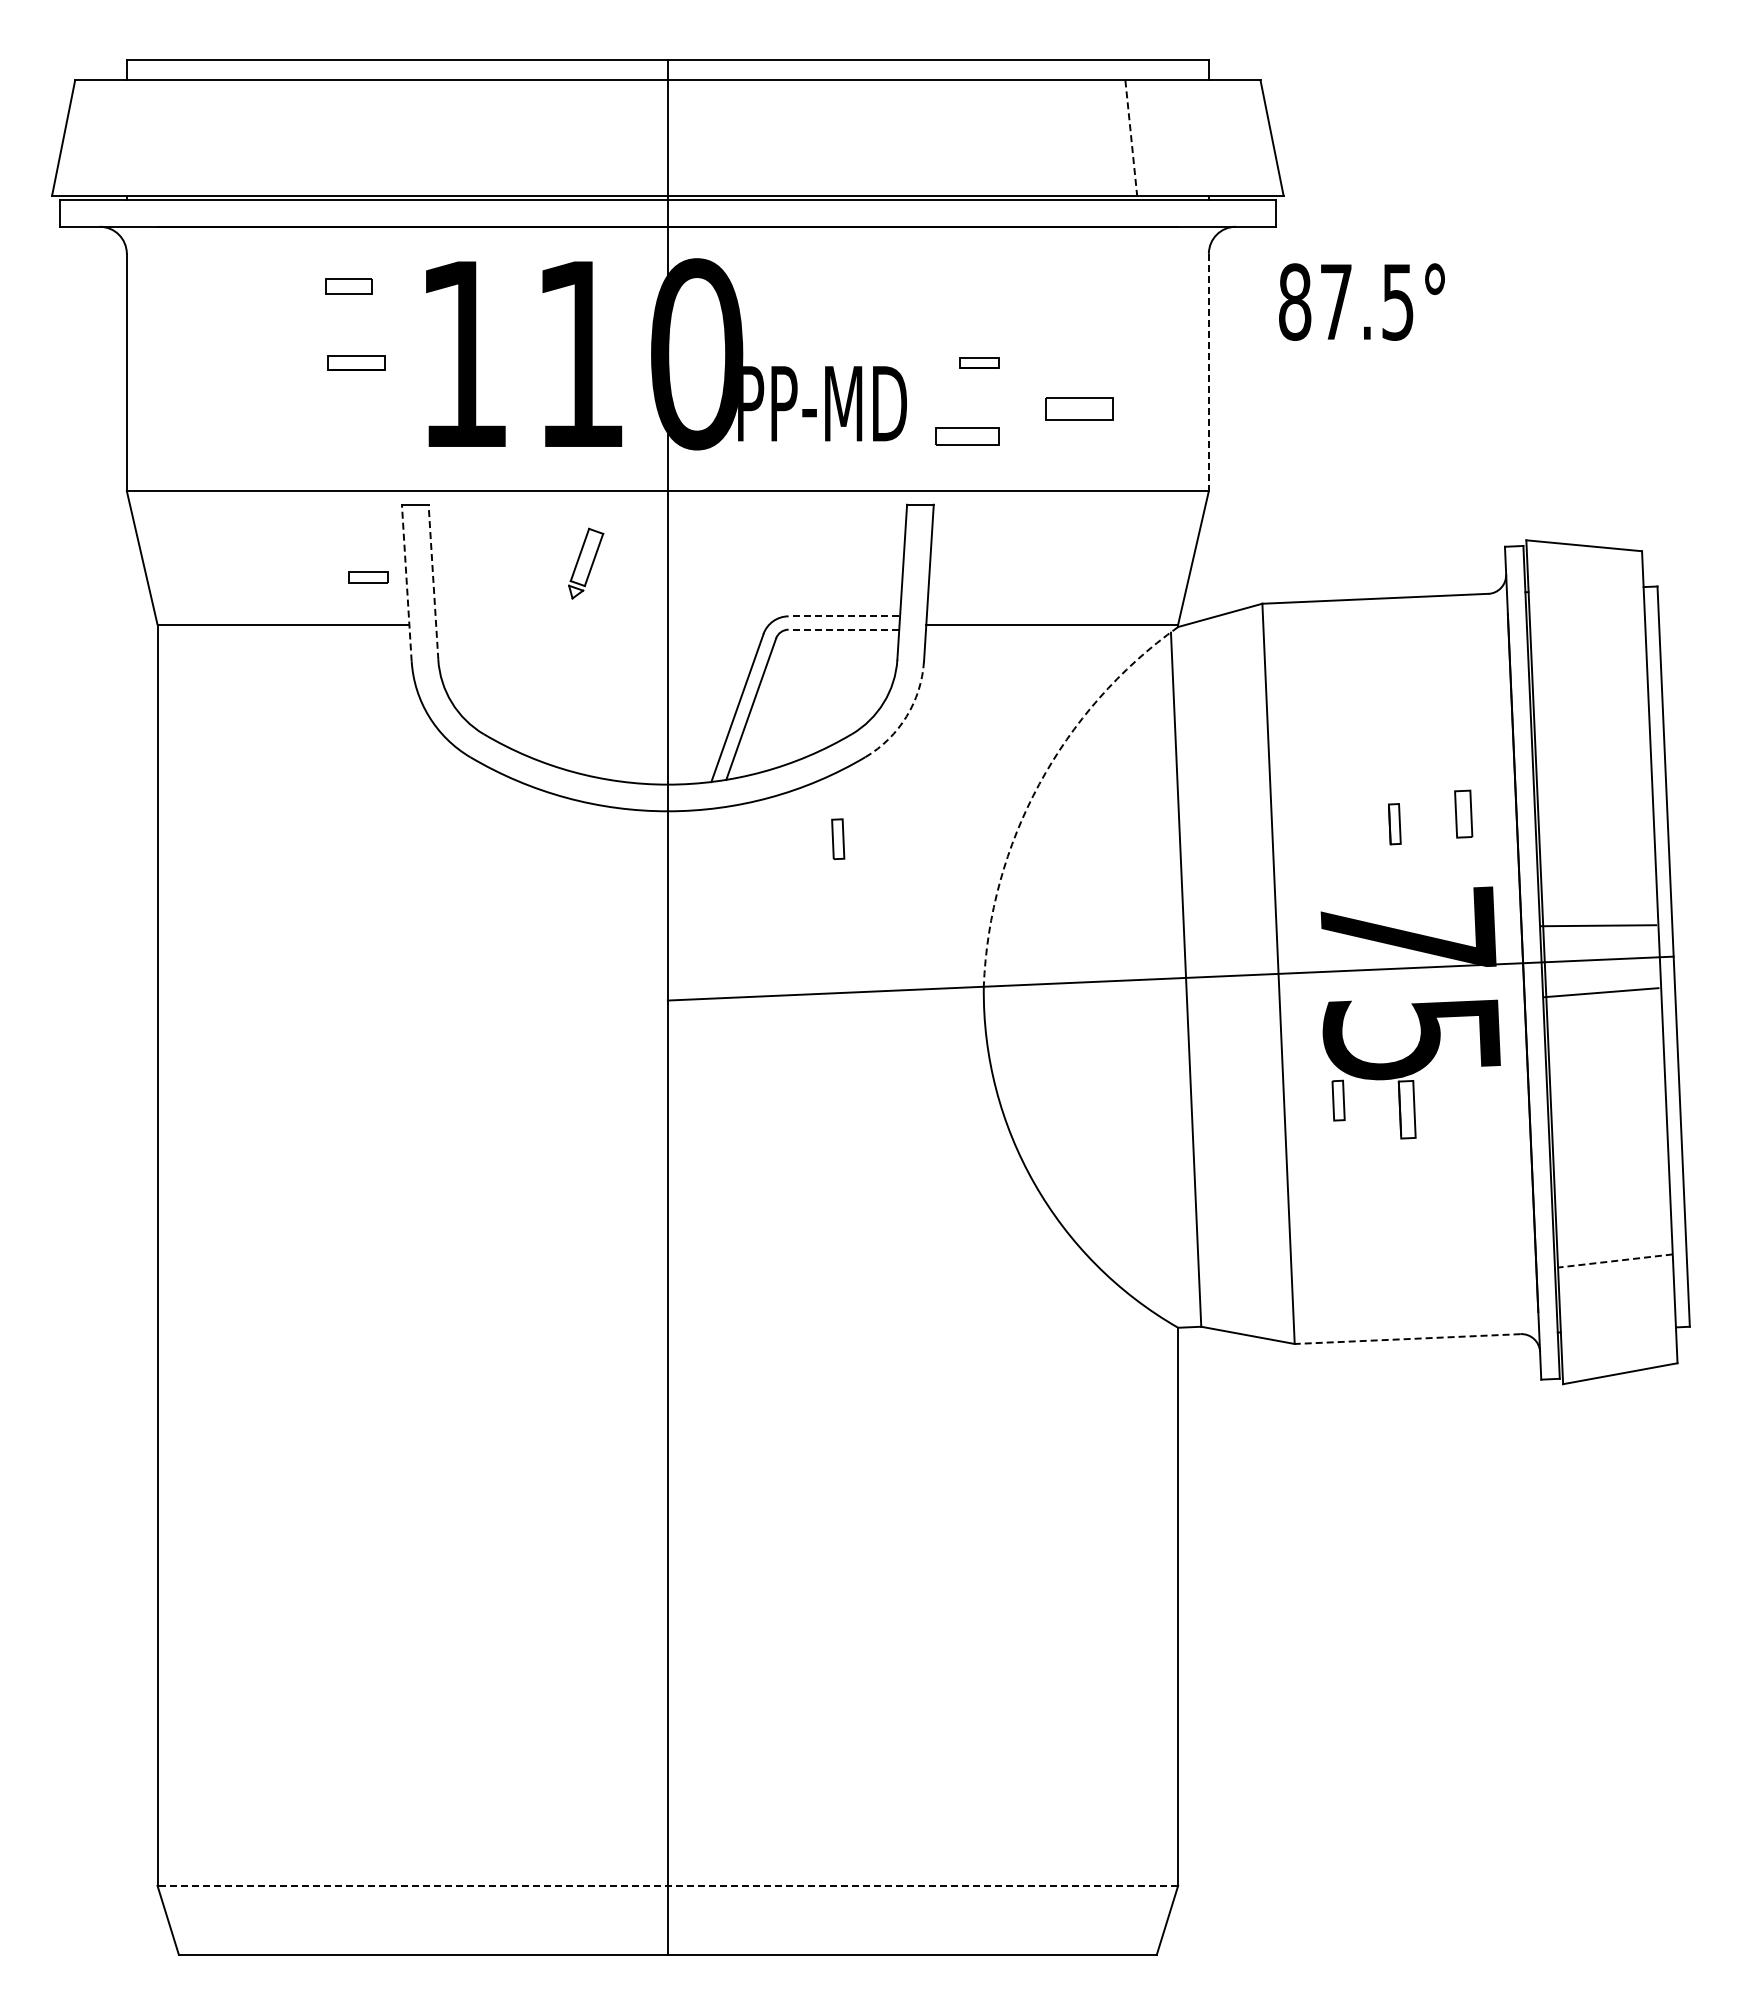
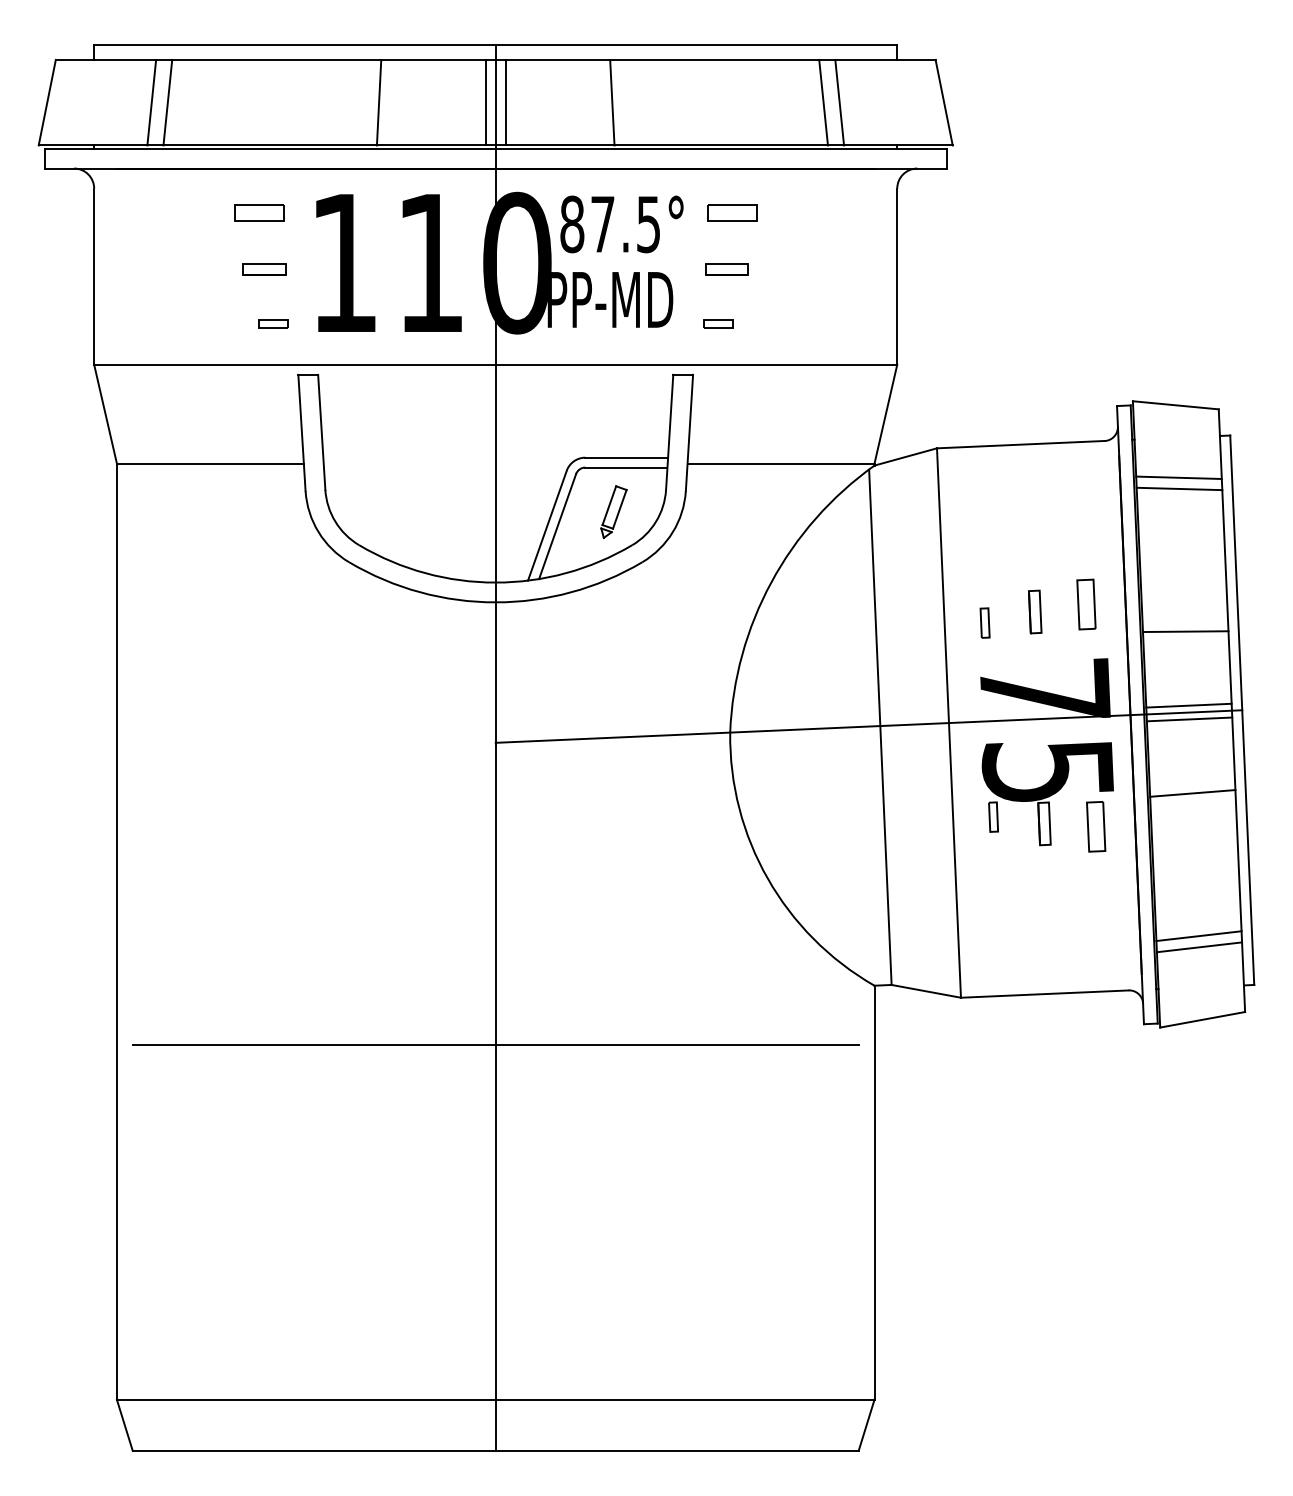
line: (204, 137) -> (151, 102), added
line: (225, 137) -> (167, 102), added
line: (510, 137) -> (378, 102), added
line: (654, 137) -> (485, 102), added
line: (681, 137) -> (505, 102), added
line: (824, 137) -> (611, 102), added
line: (1109, 137) -> (823, 102), added
line: (1131, 138) -> (839, 103), dashed -> solid
part: (348, 285) -> (258, 212), size x1.43
text: (1361, 301) -> (621, 224), moved
part: (979, 362) -> (727, 269), size x1.43
line: (1208, 372) -> (896, 276), dashed -> solid
part: (1079, 408) -> (732, 212), moved
part: (967, 436) -> (718, 324), size x0.62
part: (586, 563) -> (614, 511), moved
part: (368, 577) -> (273, 324), moved
line: (433, 582) -> (321, 432), dashed -> solid
line: (406, 583) -> (301, 433), dashed -> solid
line: (843, 616) -> (626, 457), dashed -> solid
line: (843, 629) -> (626, 467), dashed -> solid
line: (1588, 643) -> (1179, 477), added
line: (1588, 658) -> (1179, 488), added
arc: (906, 716) -> (672, 532), dashed -> solid
arc: (1039, 784) -> (771, 582), dashed -> solid
part: (1463, 813) -> (1086, 604), size x1.43
part: (1394, 823) -> (1035, 611), size x1.43
part: (838, 839) -> (985, 623), moved
line: (1598, 925) -> (1185, 631), moved
line: (1601, 950) -> (1188, 705), added
line: (1602, 968) -> (1189, 719), added
line: (1600, 992) -> (1192, 793), moved
part: (1476, 1113) -> (1095, 826), added
line: (1615, 1261) -> (1199, 936), dashed -> solid
line: (1615, 1275) -> (1199, 946), added
line: (1407, 1339) -> (1044, 994), dashed -> solid
line: (667, 1408) -> (495, 1045), added
line: (667, 1885) -> (495, 1399), dashed -> solid

